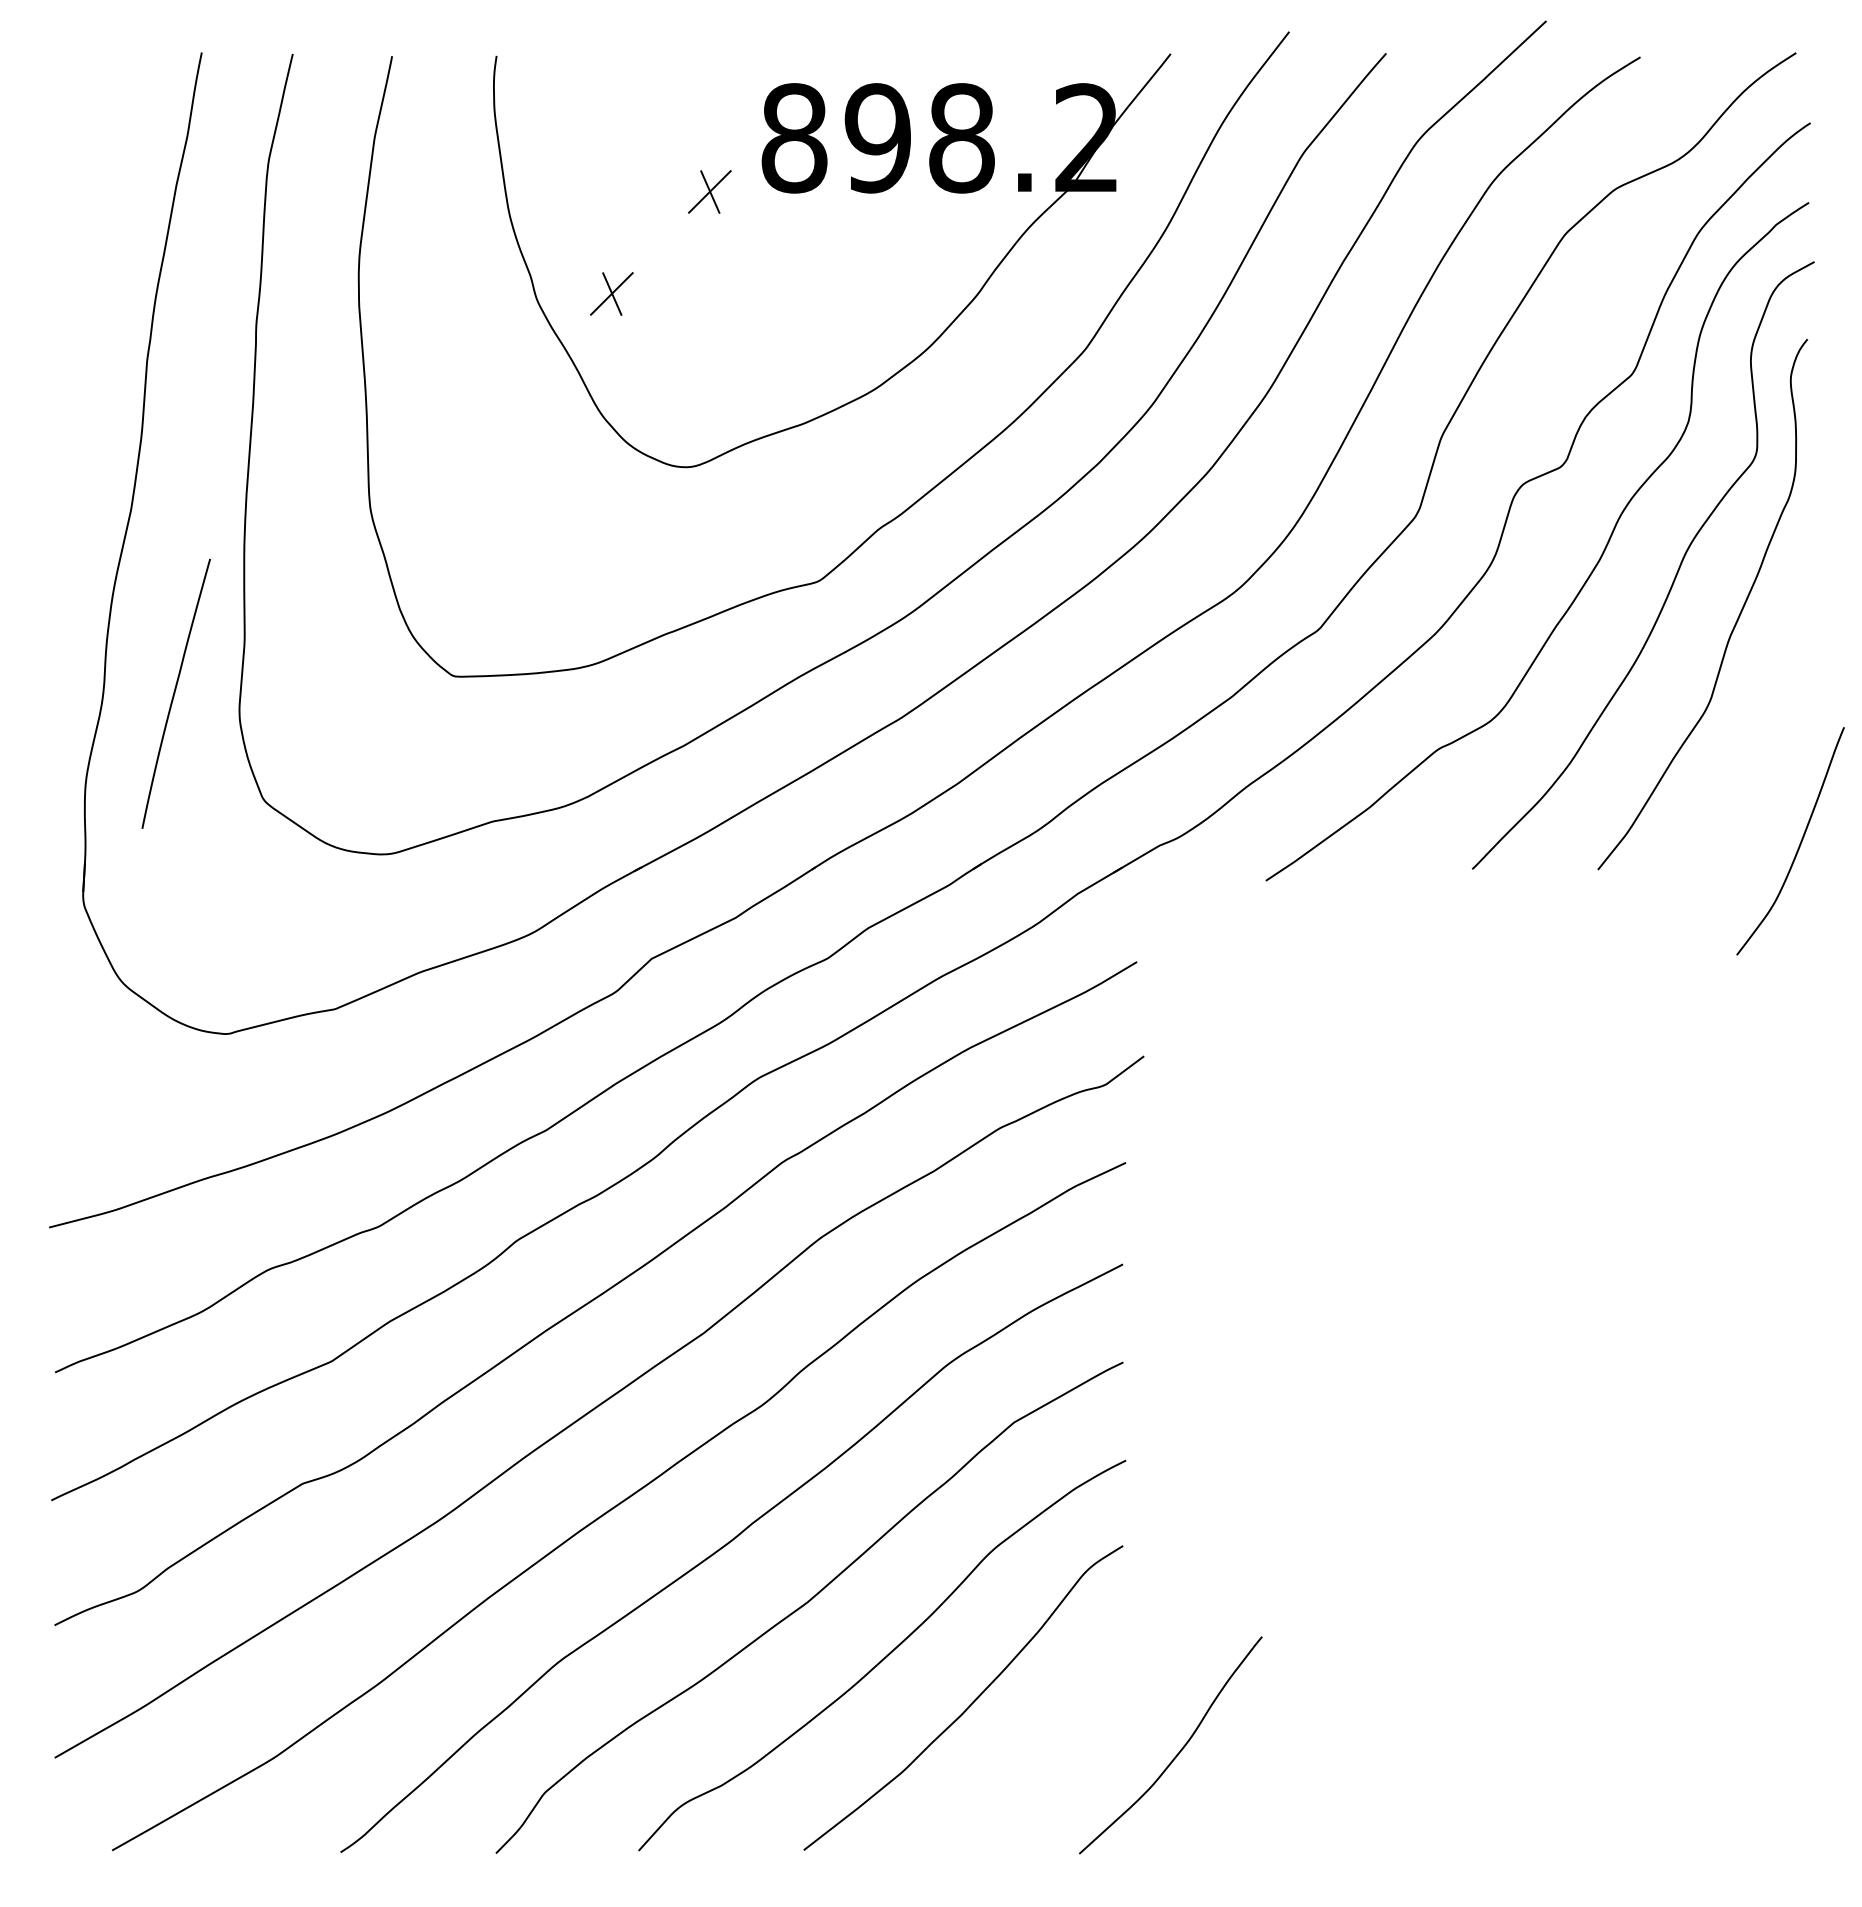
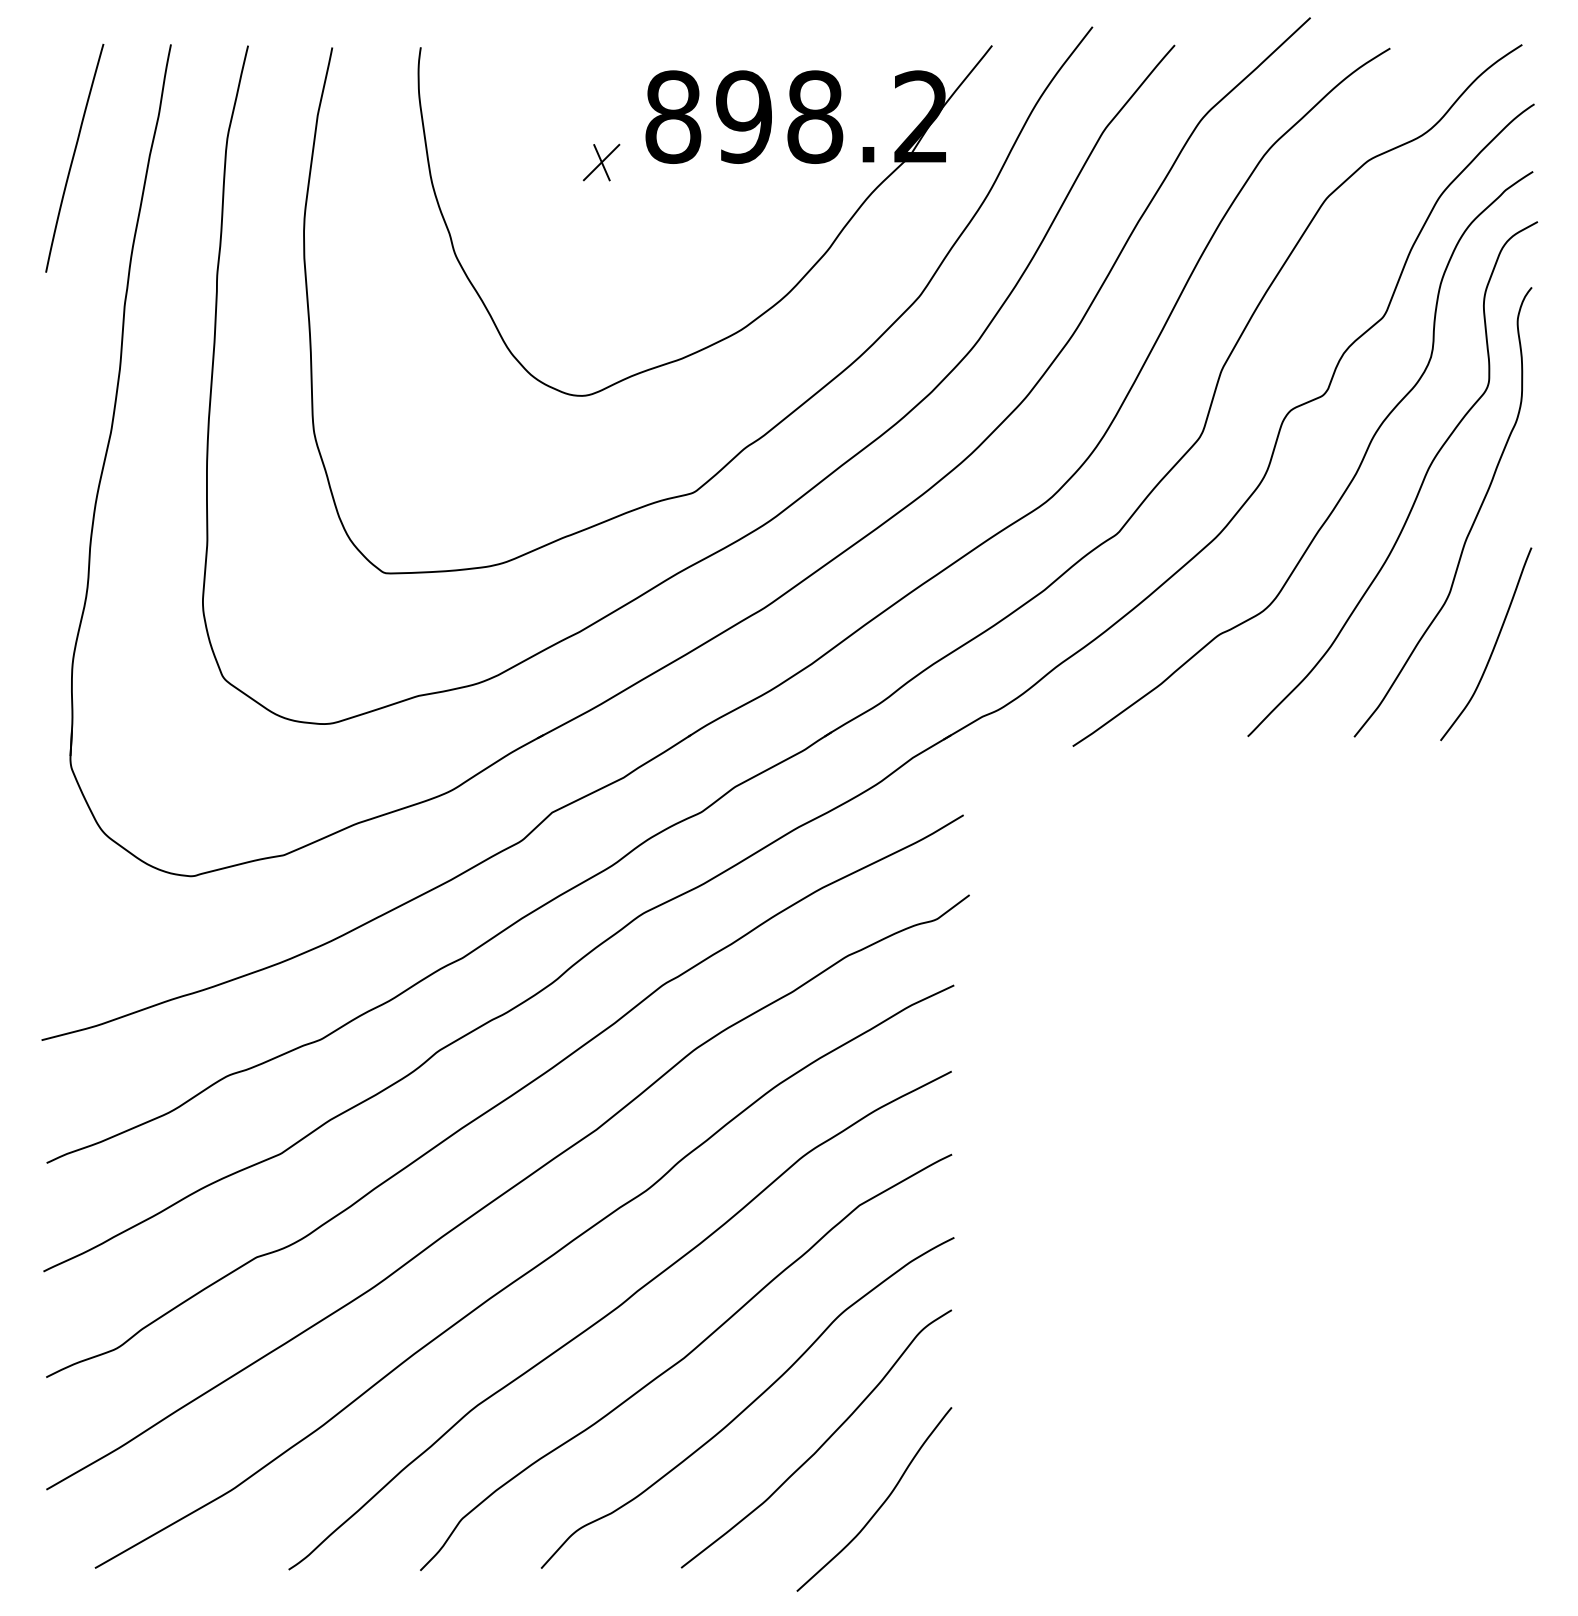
part: (611, 293) -> (518, 248), removed
curve: (175, 693) -> (74, 157), moved
curve: (1799, 843) -> (1493, 646), moved
curve: (1179, 1750) -> (881, 1503), moved

